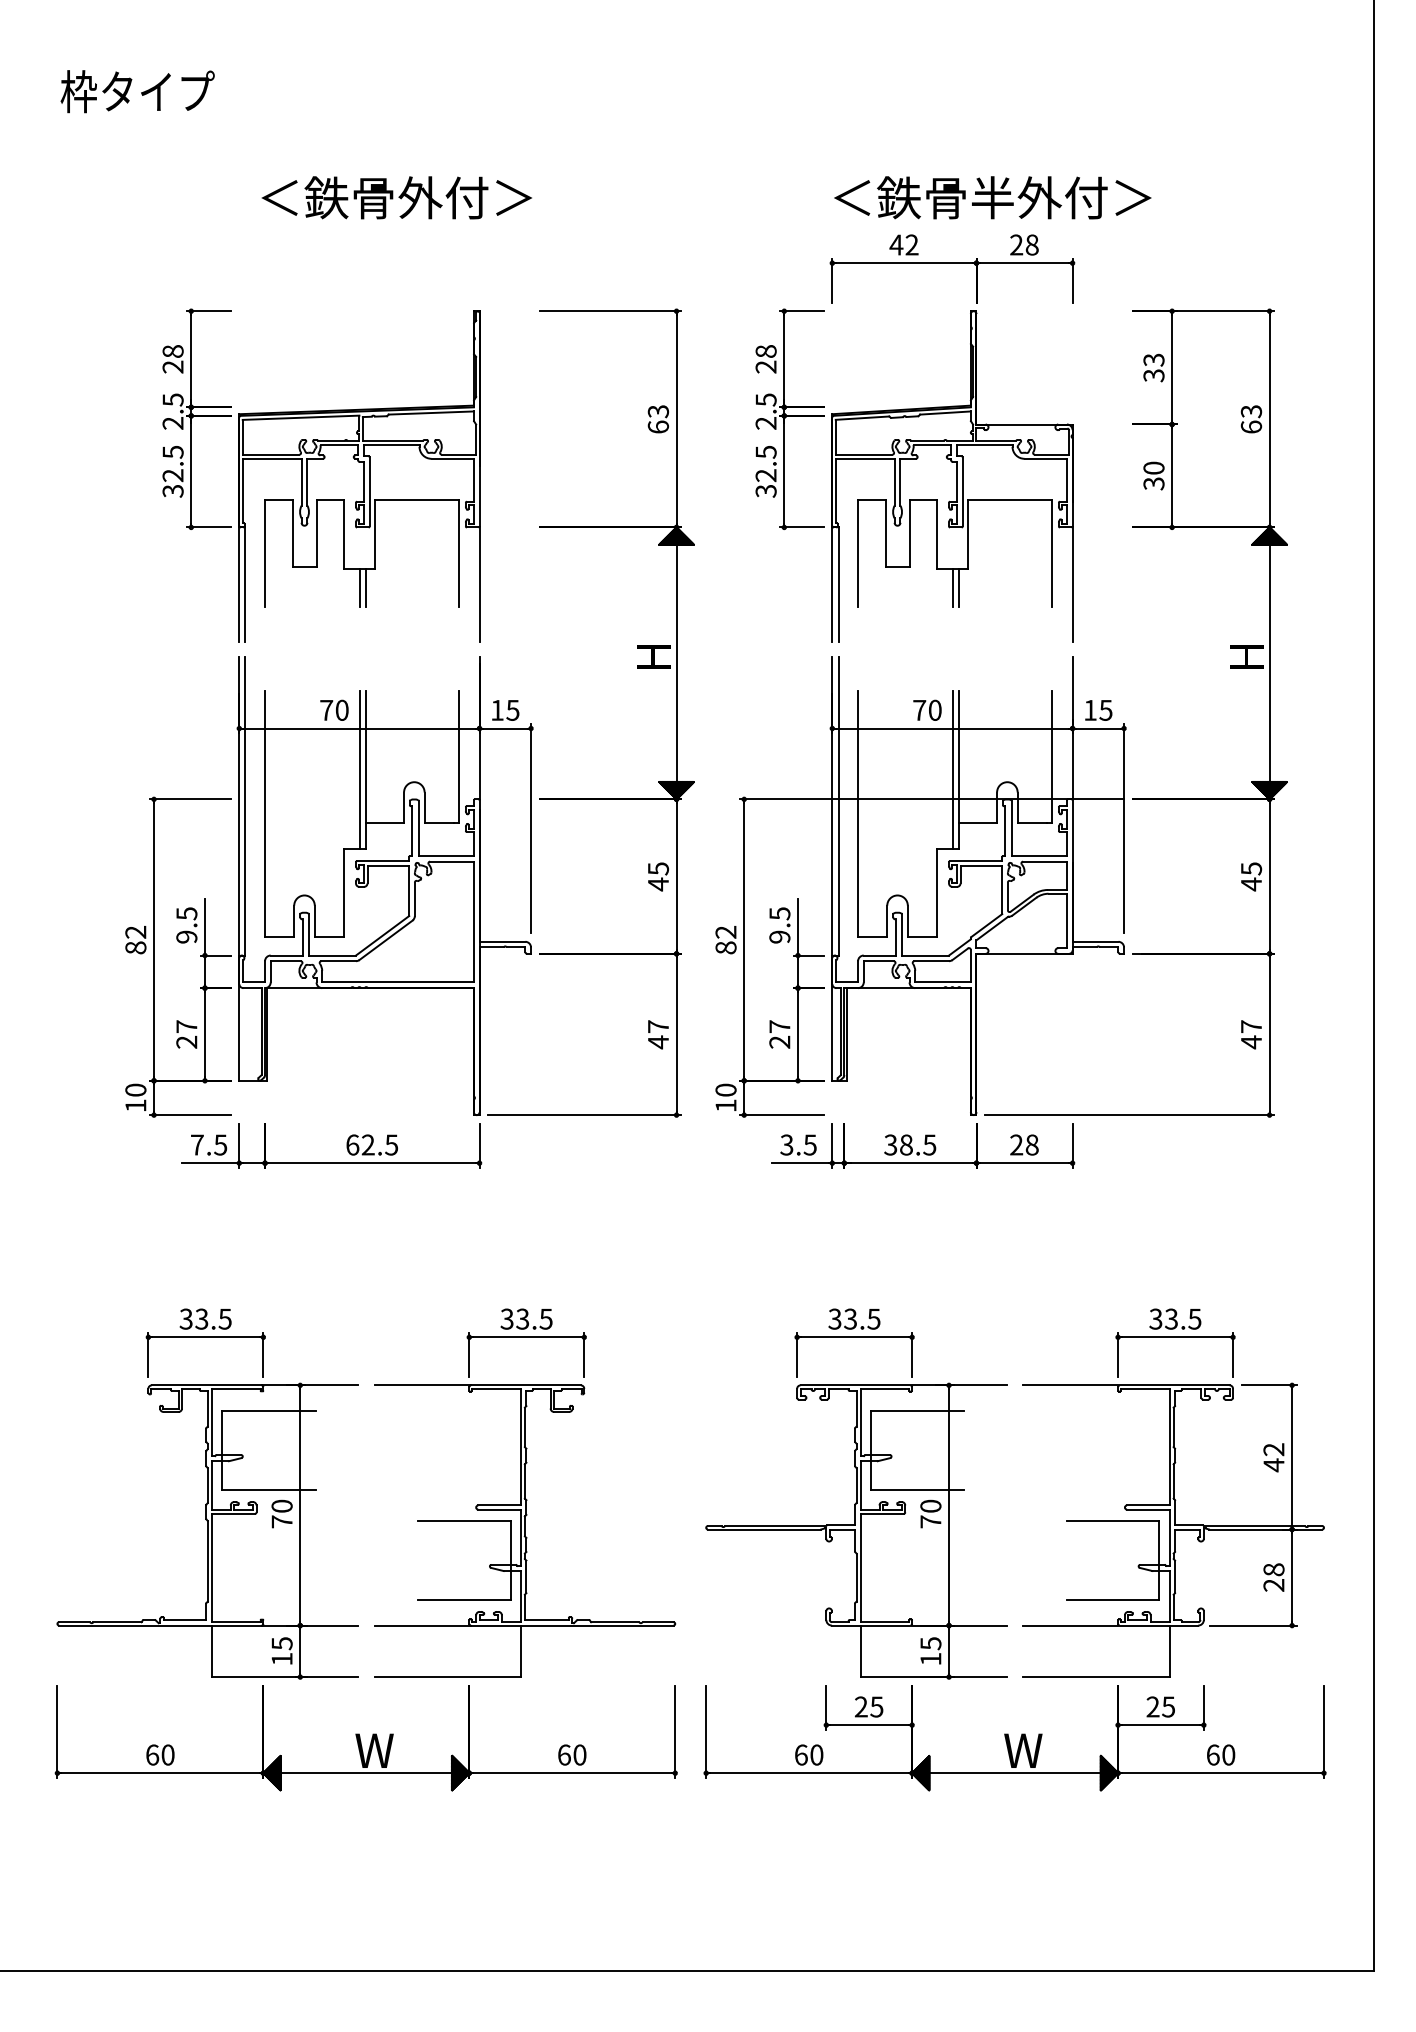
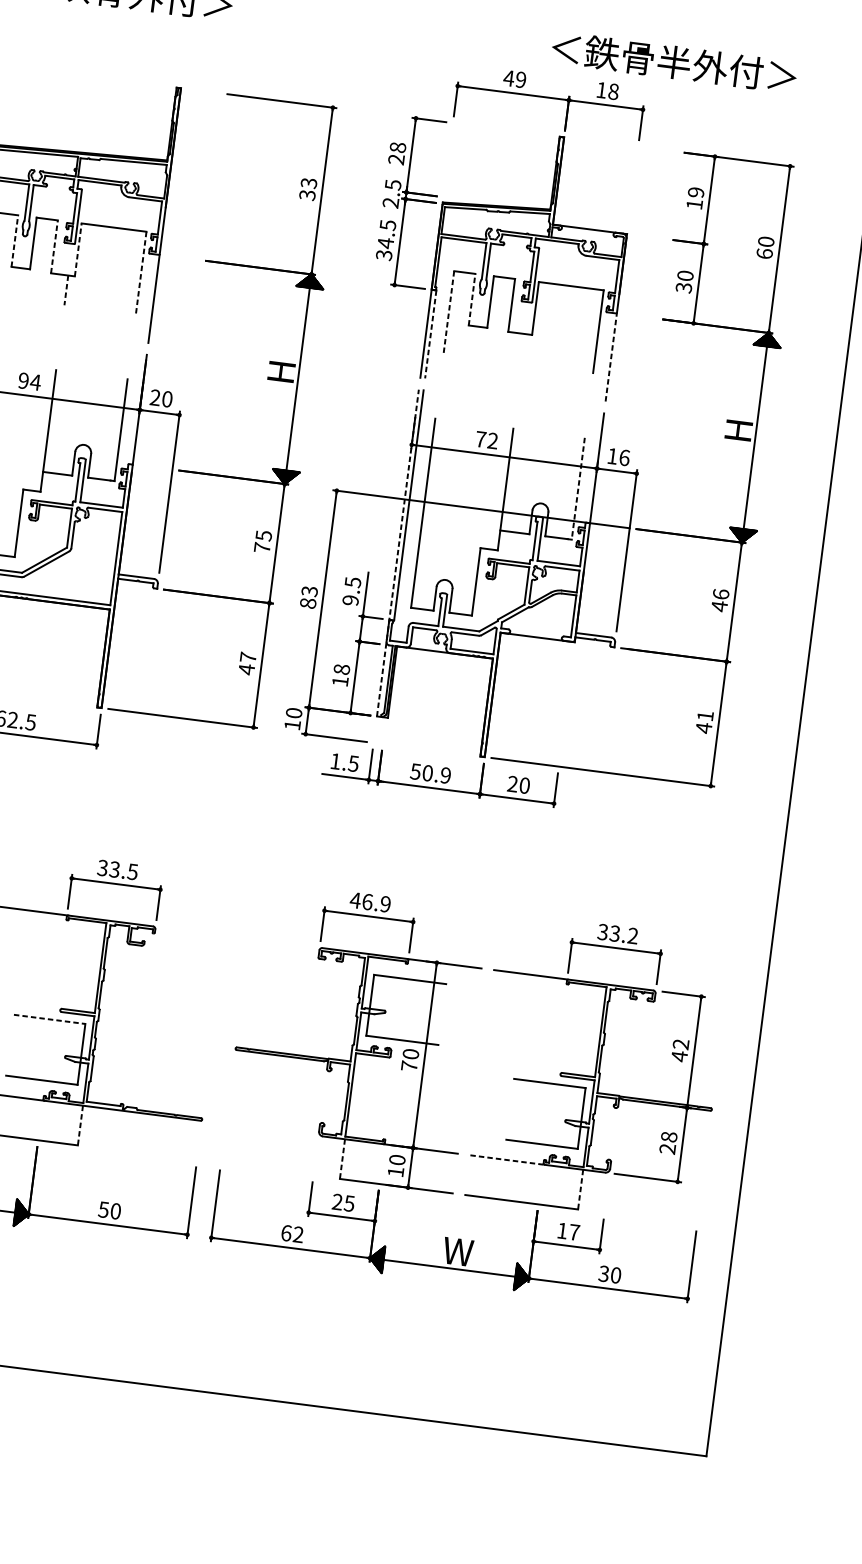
text: (992, 197) -> (674, 62), moved
text: (911, 244) -> (520, 79), 42 -> 49
text: (1016, 244) -> (601, 89), 28 -> 18
text: (1153, 367) -> (695, 198), 33 -> 19
text: (1251, 411) -> (766, 241), 63 -> 60
text: (657, 426) -> (306, 194), 63 -> 33
text: (765, 475) -> (385, 243), 32.5 -> 34.5
line: (292, 532) -> (14, 240), solid -> dashed
line: (885, 532) -> (472, 298), solid -> dashed
line: (343, 533) -> (54, 246), solid -> dashed
line: (374, 533) -> (78, 249), solid -> dashed
line: (458, 553) -> (140, 272), solid -> dashed
line: (858, 553) -> (449, 312), solid -> dashed
line: (1072, 584) -> (611, 357), solid -> dashed
line: (838, 585) -> (430, 335), solid -> dashed
line: (359, 587) -> (61, 289), removed
line: (952, 587) -> (518, 347), removed
line: (959, 587) -> (523, 348), removed
line: (366, 588) -> (66, 290), solid -> dashed
text: (334, 709) -> (29, 380), 70 -> 94
text: (505, 709) -> (161, 397), 15 -> 20
text: (934, 709) -> (492, 440), 70 -> 72
text: (1105, 709) -> (624, 457), 15 -> 16
line: (1052, 757) -> (578, 488), solid -> dashed
line: (359, 770) -> (43, 430), removed
line: (952, 770) -> (500, 489), removed
line: (832, 868) -> (398, 552), solid -> dashed
text: (1251, 868) -> (721, 594), 45 -> 46
text: (658, 884) -> (262, 547), 45 -> 75
text: (726, 931) -> (310, 590), 82 -> 83
text: (1251, 1026) -> (705, 715), 47 -> 41
text: (779, 1034) -> (340, 675), 27 -> 18
text: (786, 1144) -> (335, 761), 3.5 -> 1.5
text: (910, 1144) -> (430, 773), 38.5 -> 50.9
text: (1031, 1145) -> (524, 785), 28 -> 20
text: (854, 1318) -> (370, 901), 33.5 -> 46.9
text: (1194, 1318) -> (632, 935), 33.5 -> 33.2
line: (464, 1520) -> (49, 1019), solid -> dashed
line: (1071, 1625) -> (507, 1160), solid -> dashed
text: (930, 1643) -> (397, 1159), 15 -> 10
line: (520, 1651) -> (80, 1125), solid -> dashed
line: (860, 1651) -> (342, 1159), solid -> dashed
line: (1169, 1651) -> (580, 1189), solid -> dashed
text: (1160, 1706) -> (568, 1231), 25 -> 17
text: (563, 1754) -> (103, 1209), 60 -> 50
text: (816, 1754) -> (298, 1234), 60 -> 62
text: (1212, 1754) -> (603, 1273), 60 -> 30

